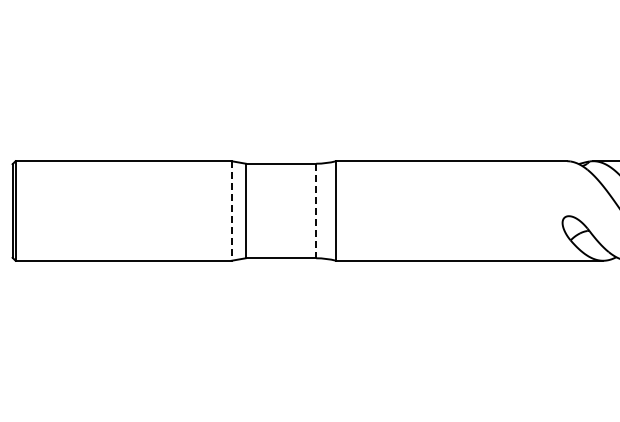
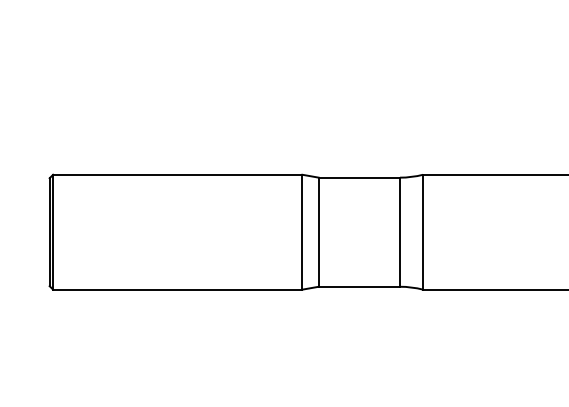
line: (231, 211) -> (302, 232), dashed -> solid
line: (316, 211) -> (400, 232), dashed -> solid

